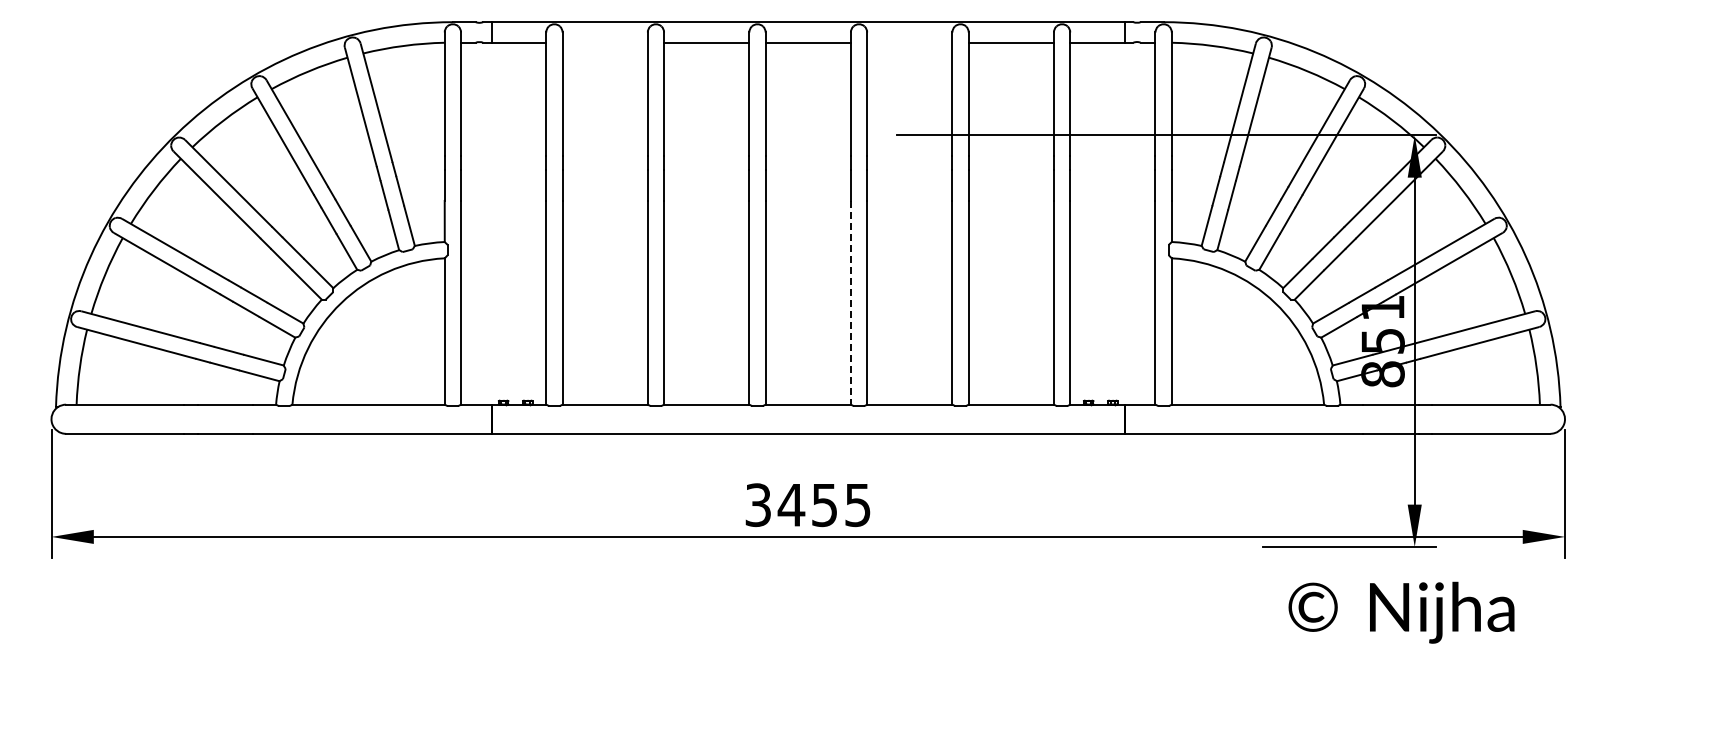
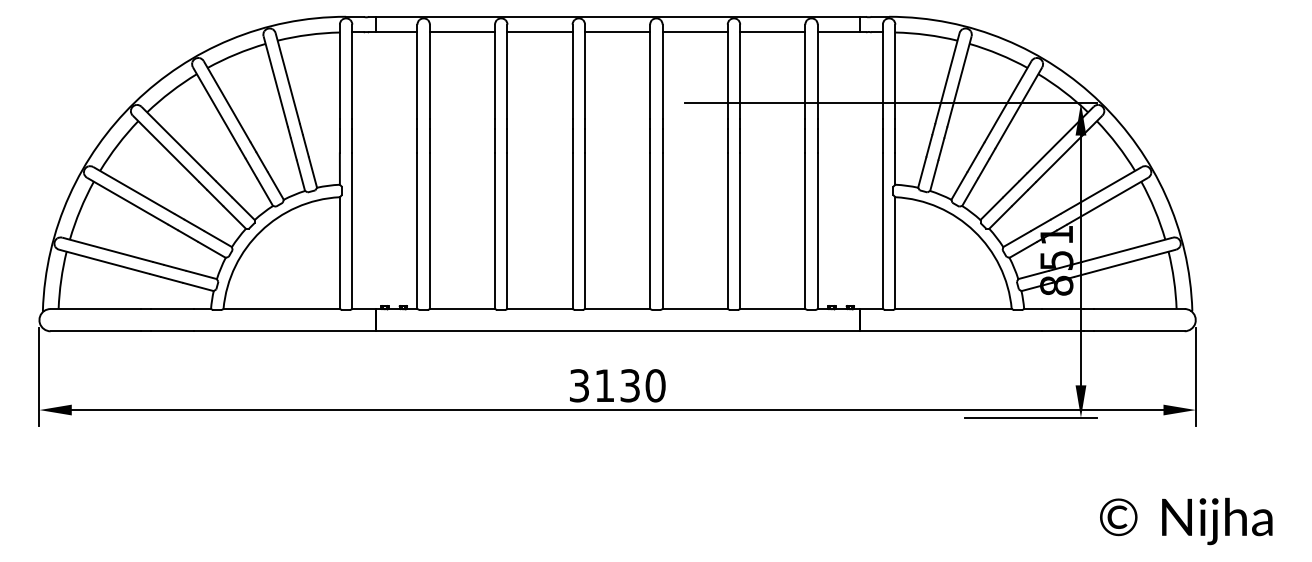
line: (604, 42) -> (461, 32), added
line: (909, 42) -> (694, 32), added
line: (850, 302) -> (649, 230), dashed -> solid
text: (824, 505) -> (630, 386), 3455 -> 3130
text: (1401, 612) -> (1186, 521), moved

